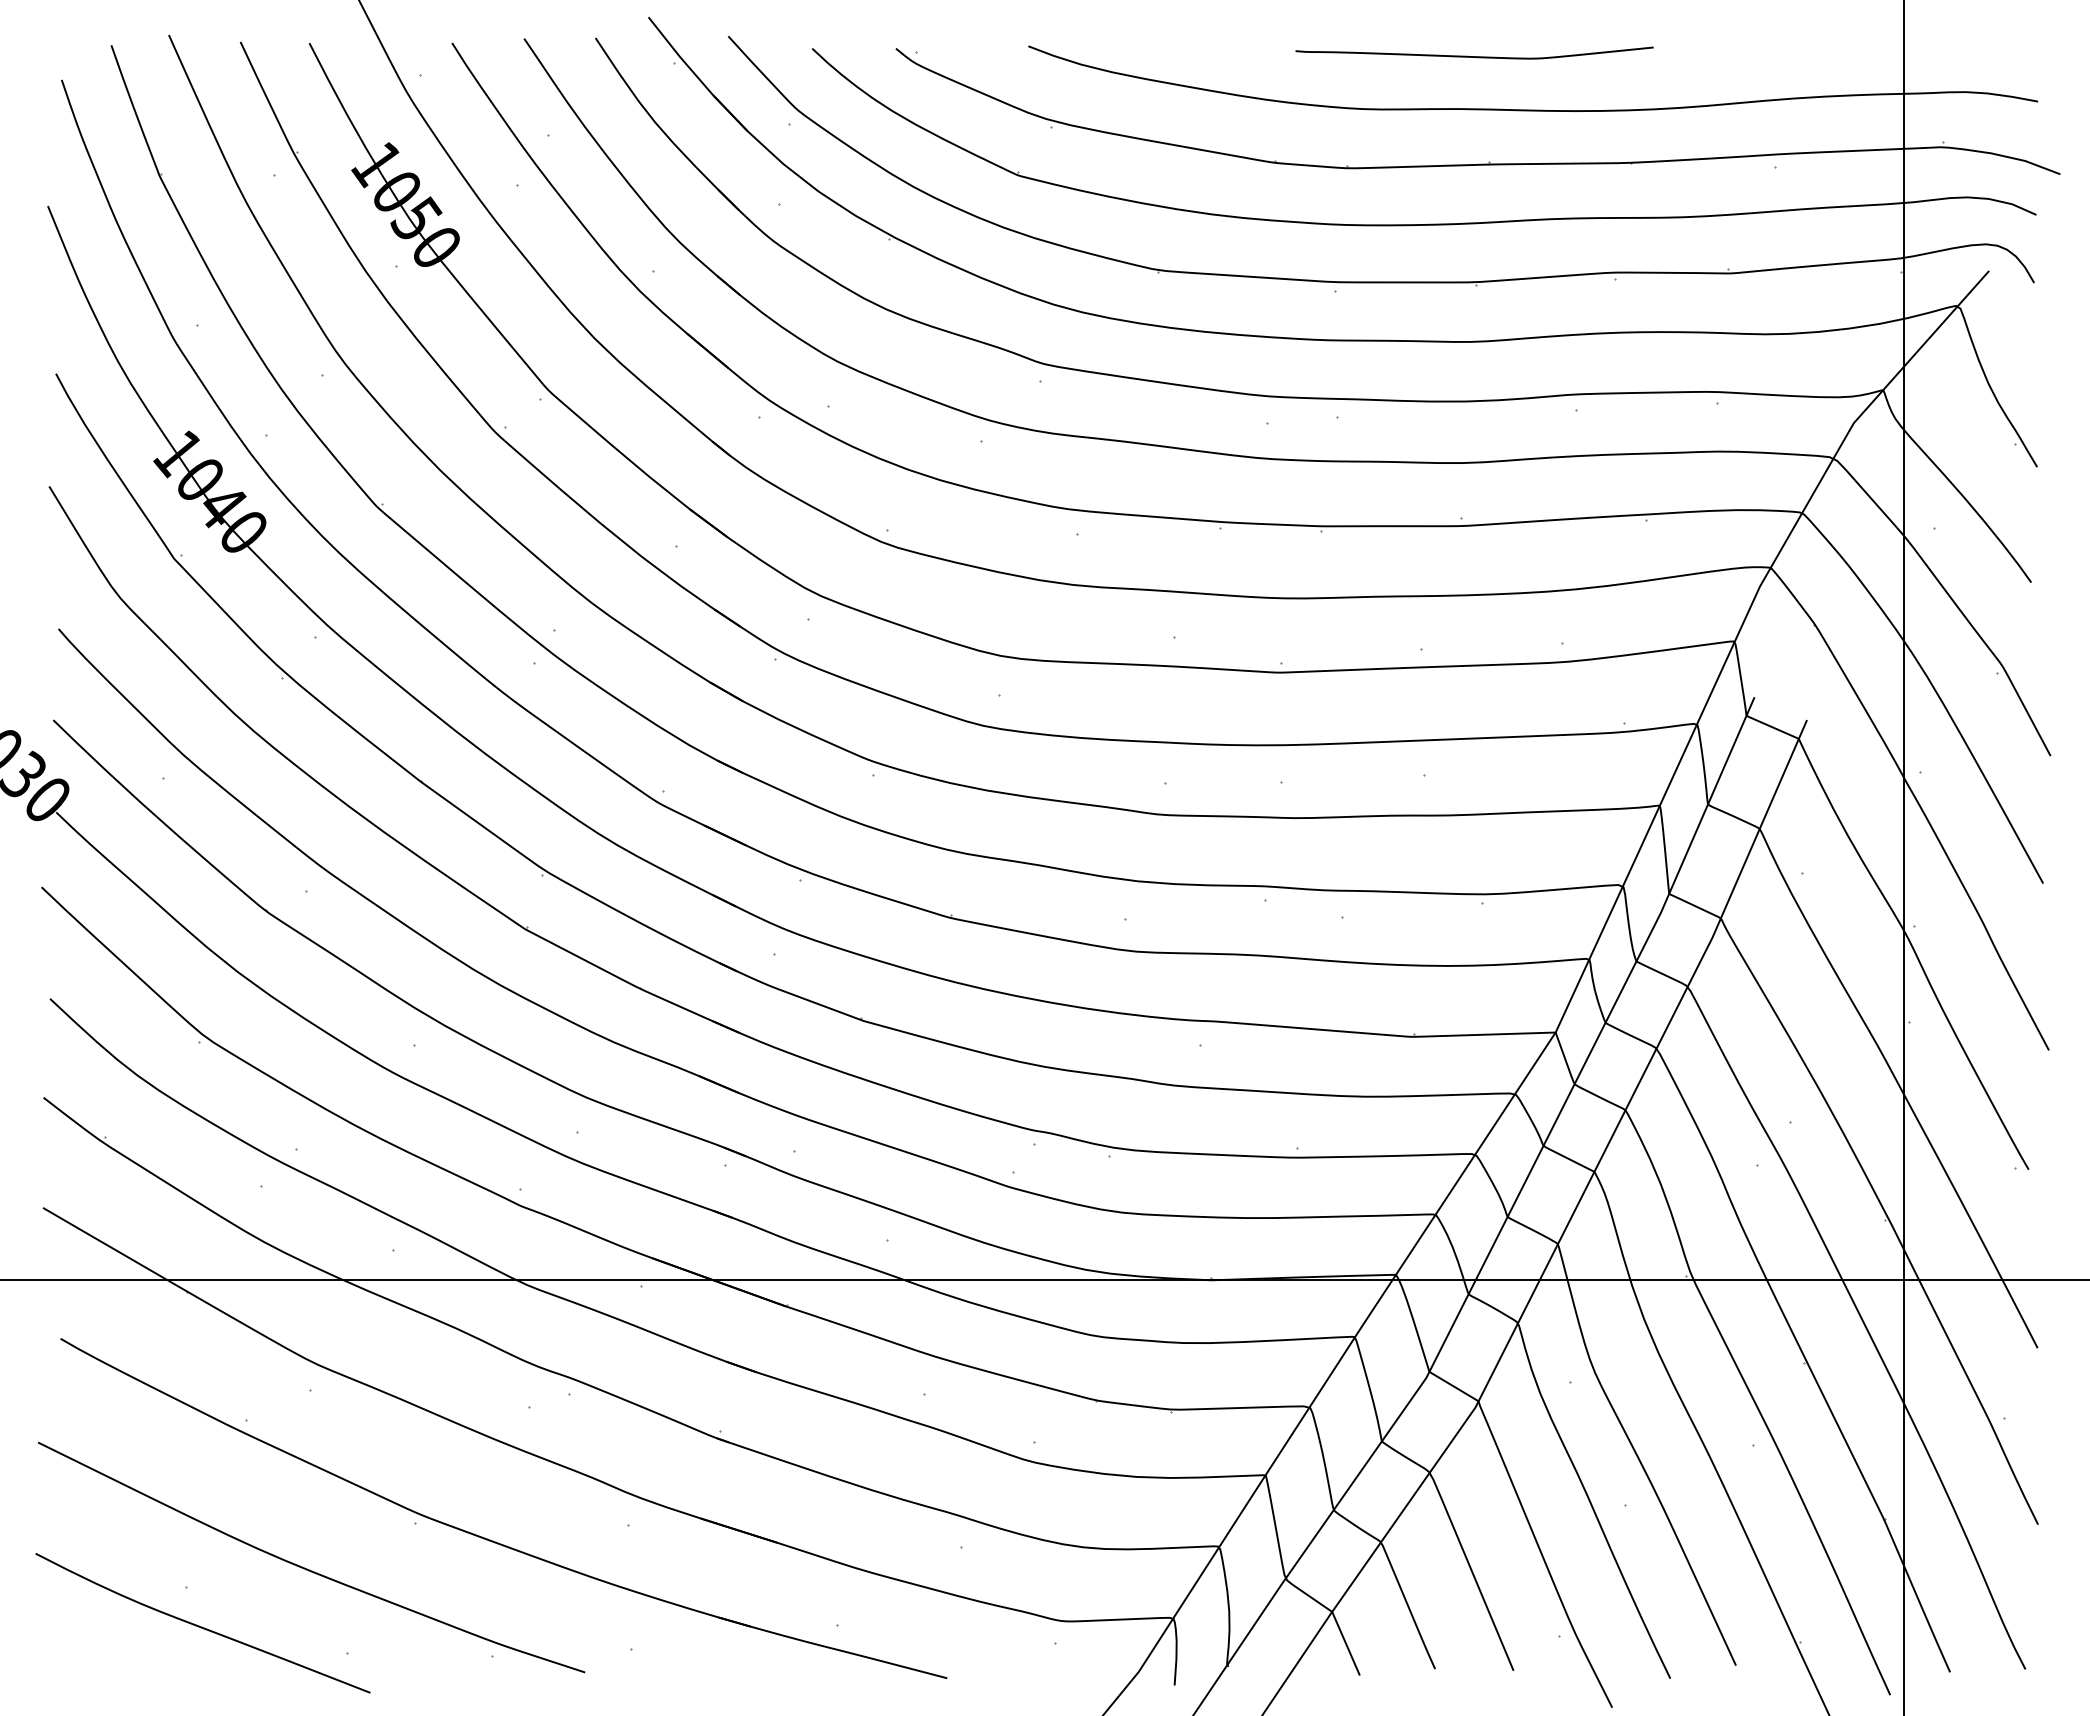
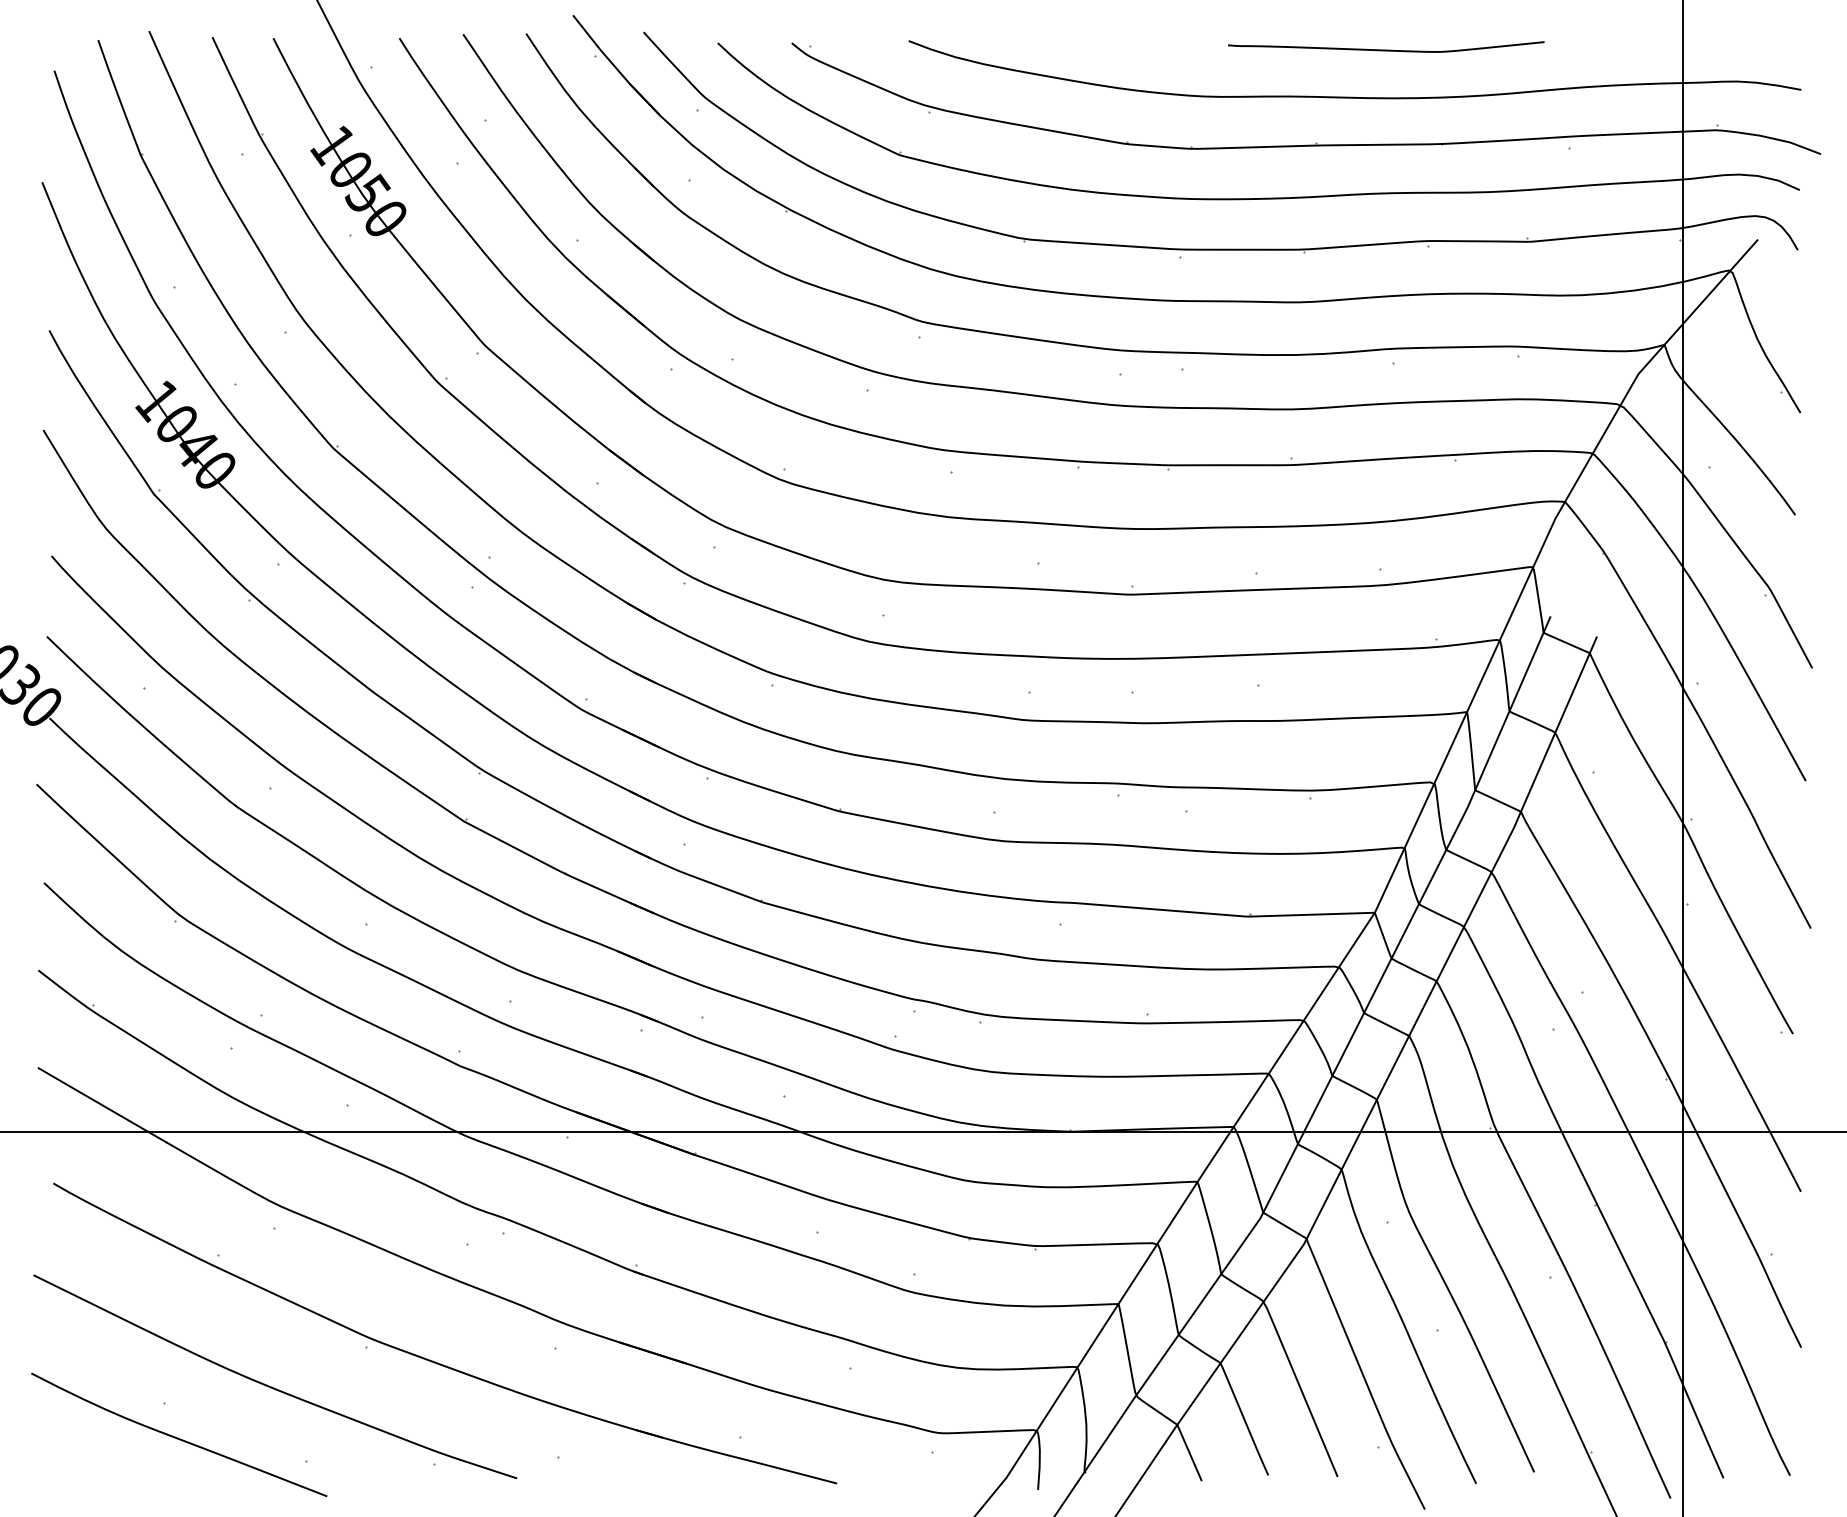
curve: (1474, 56) -> (1386, 50), moved

